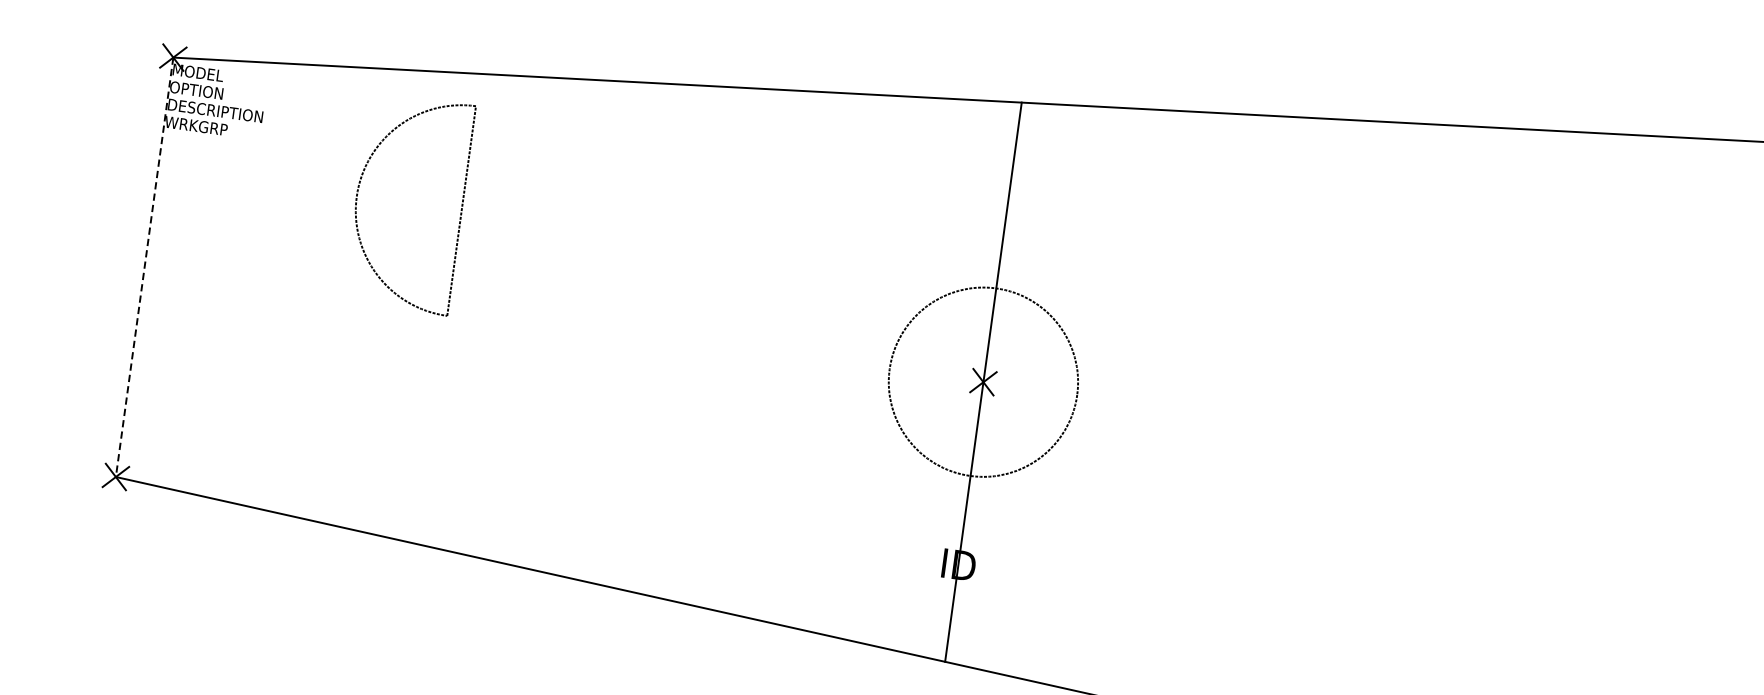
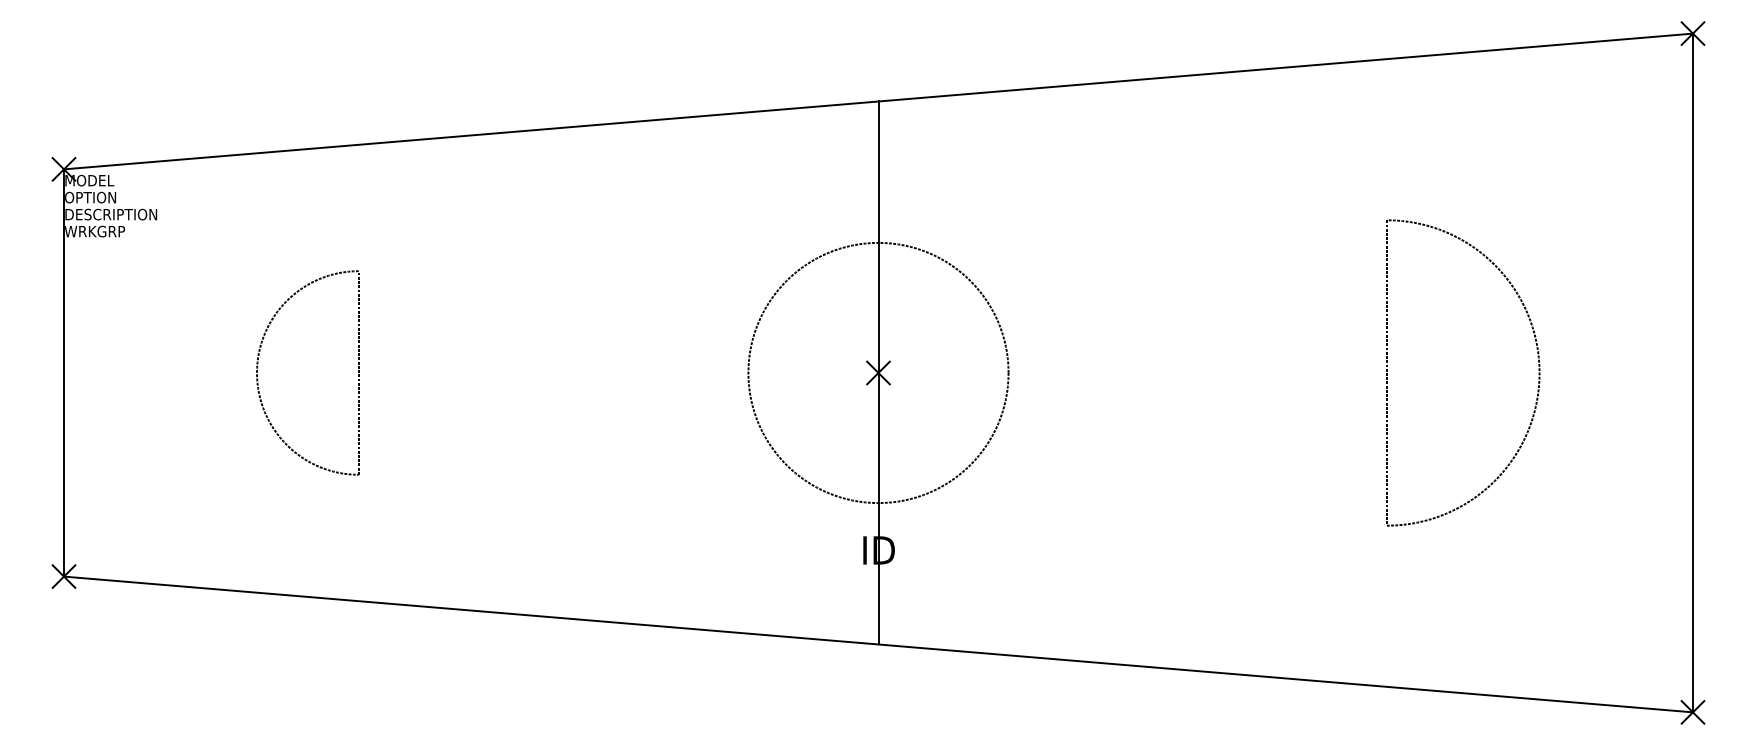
part: (359, 191) -> (258, 367), moved
line: (145, 267) -> (64, 373), dashed -> solid
circle: (983, 381) -> (878, 372), size x1.43
part: (1663, 474) -> (1538, 372), added

